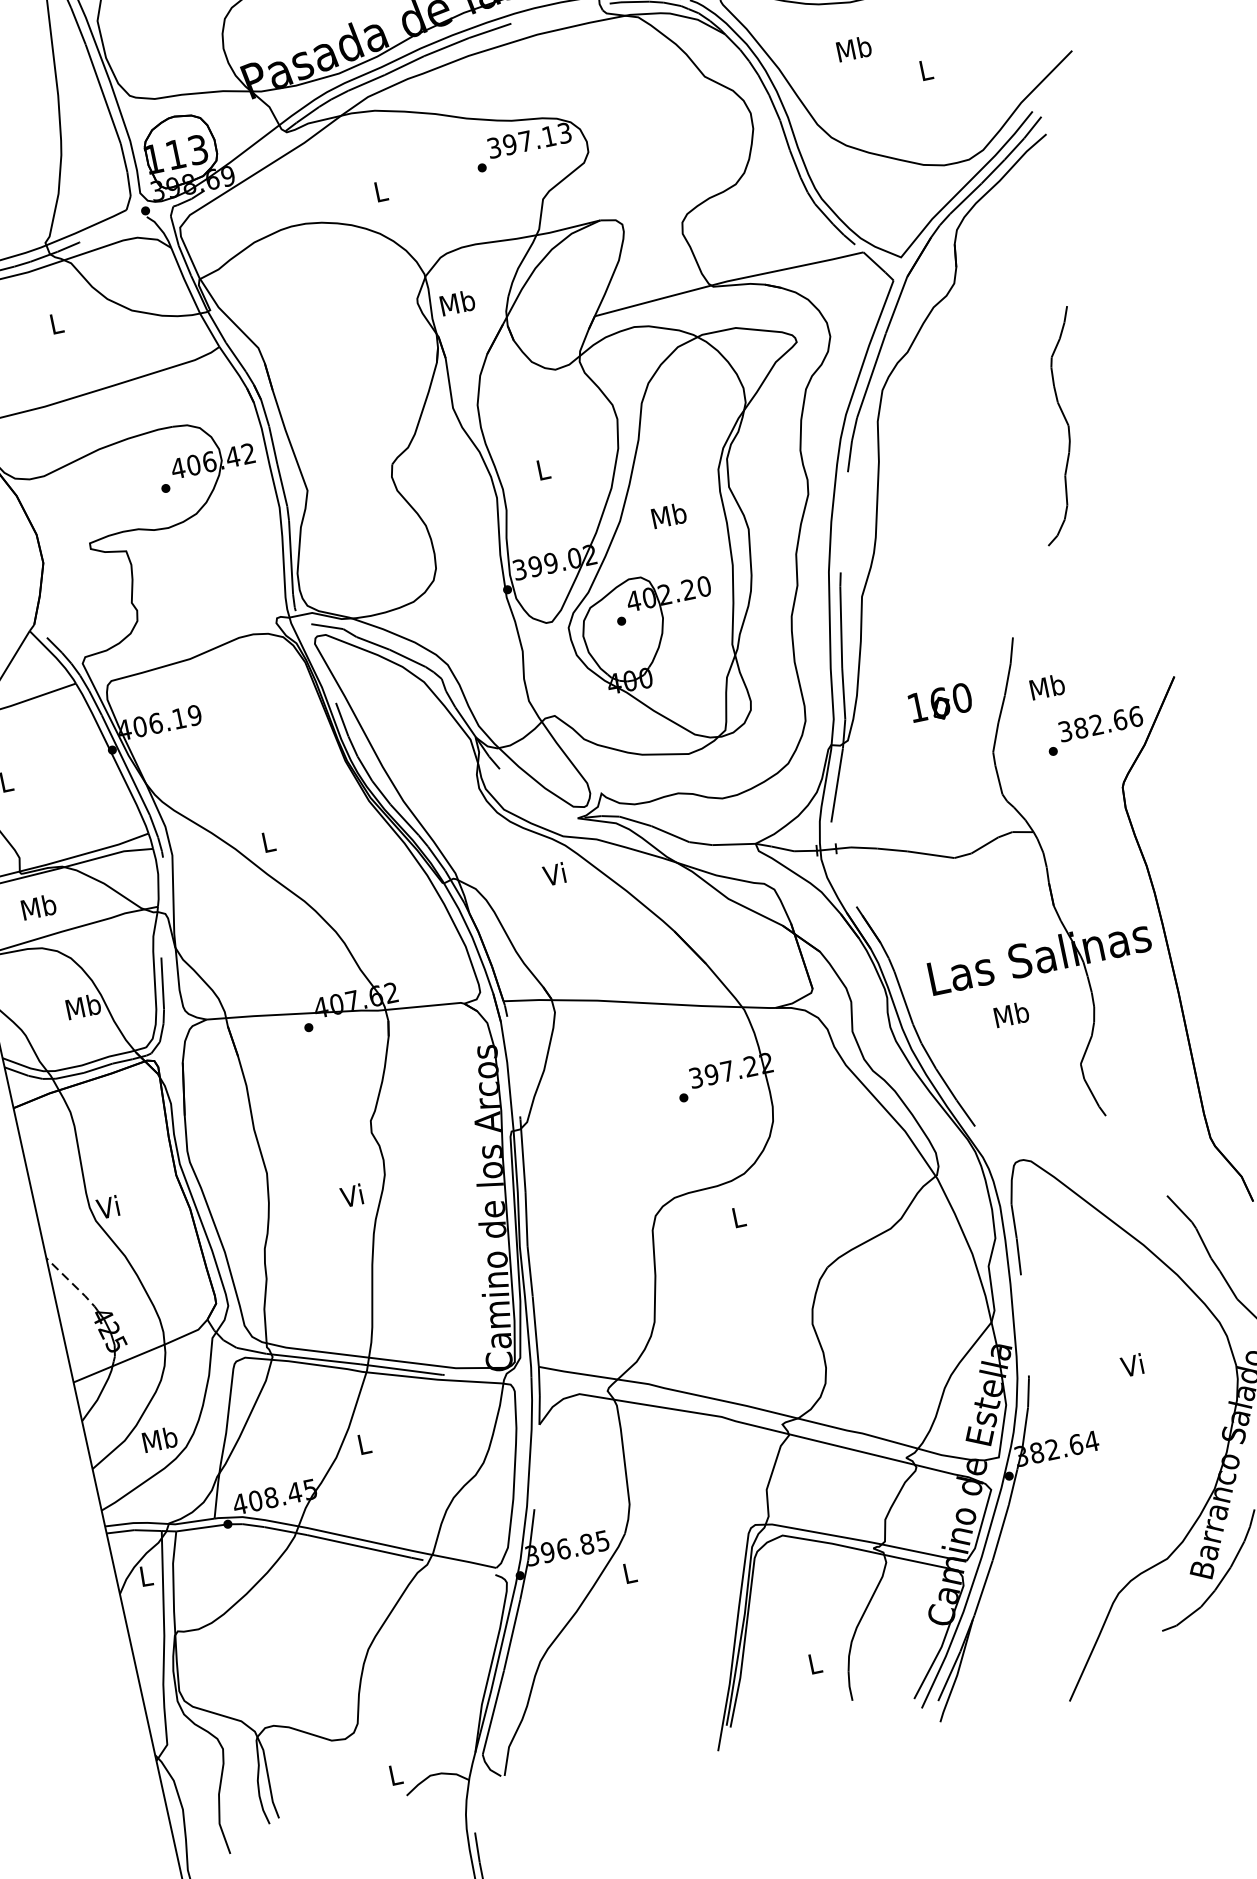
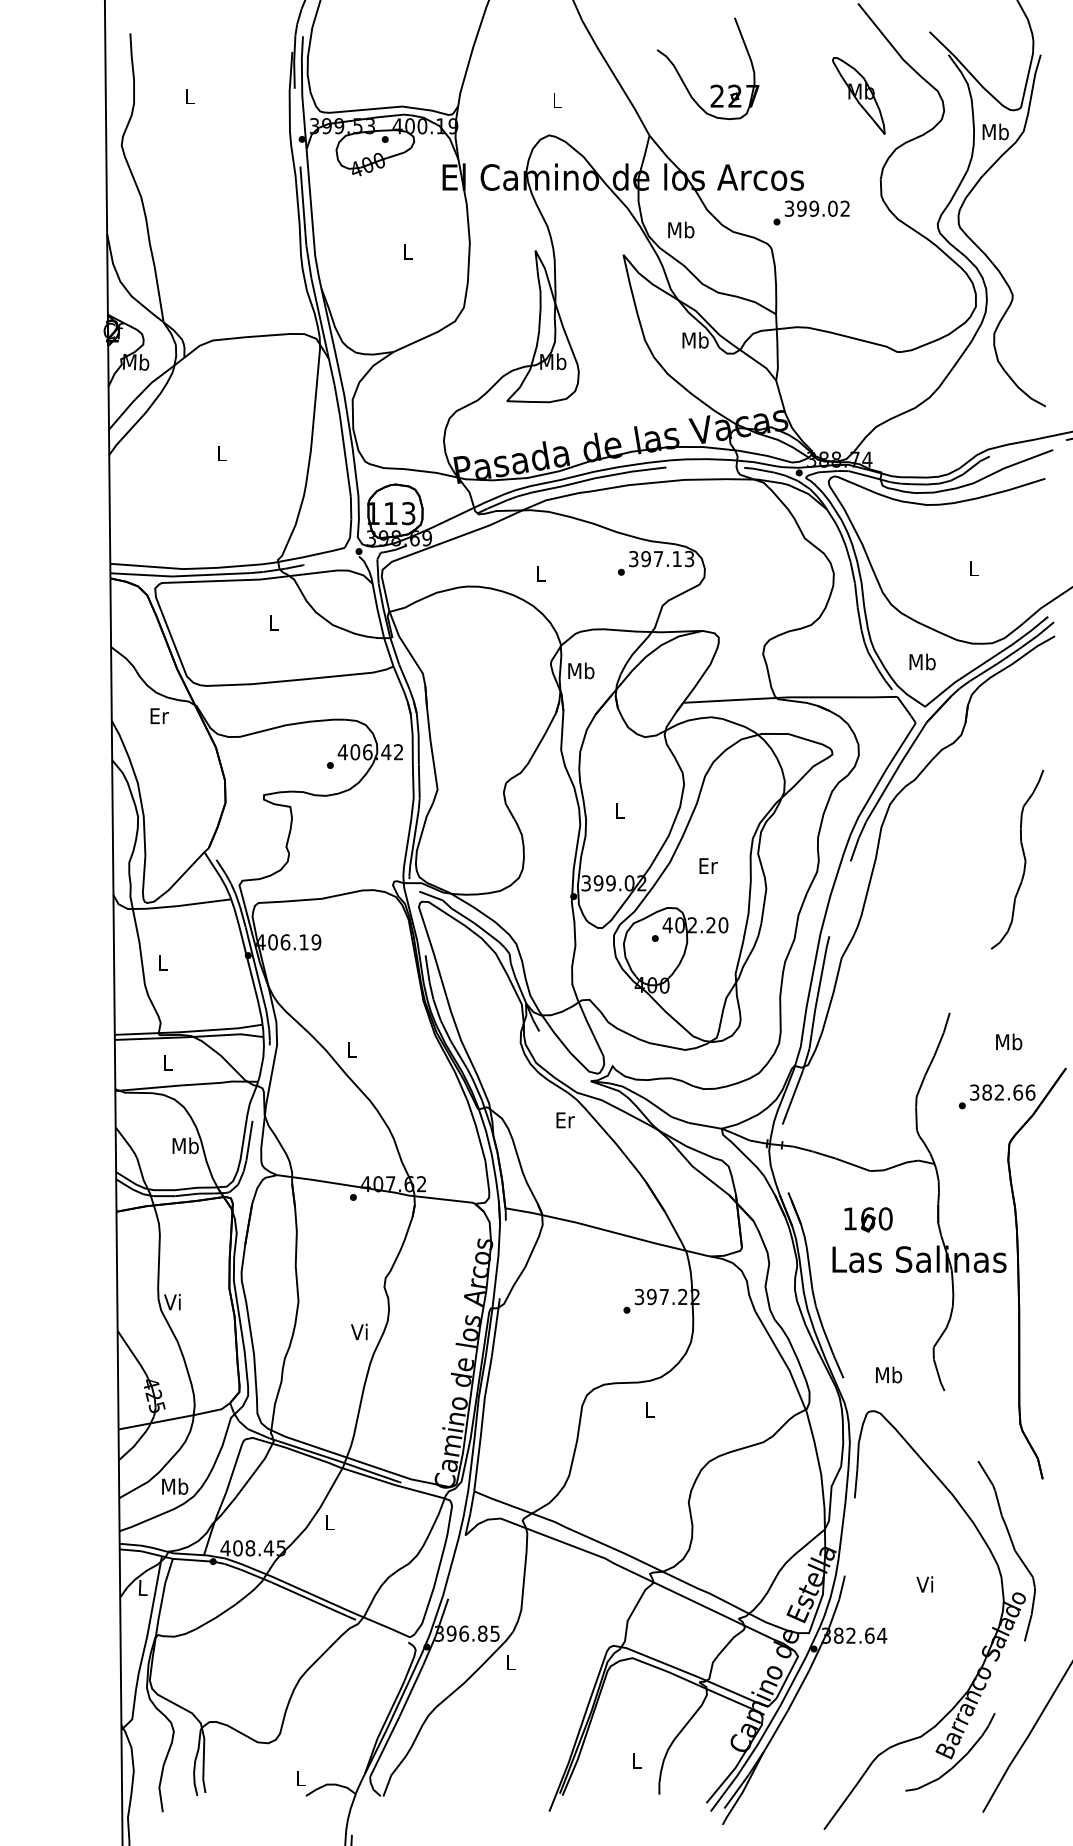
text: (853, 48) -> (922, 661), moved
text: (669, 514) -> (708, 865), Mb -> Er
text: (1047, 686) -> (1009, 1041), moved
part: (940, 703) -> (868, 1219), moved
text: (554, 873) -> (564, 1119), Vi -> Er
text: (38, 906) -> (167, 1062), Mb -> L
text: (1012, 1013) -> (889, 1374), moved
line: (72, 1285) -> (133, 1355), dashed -> solid

